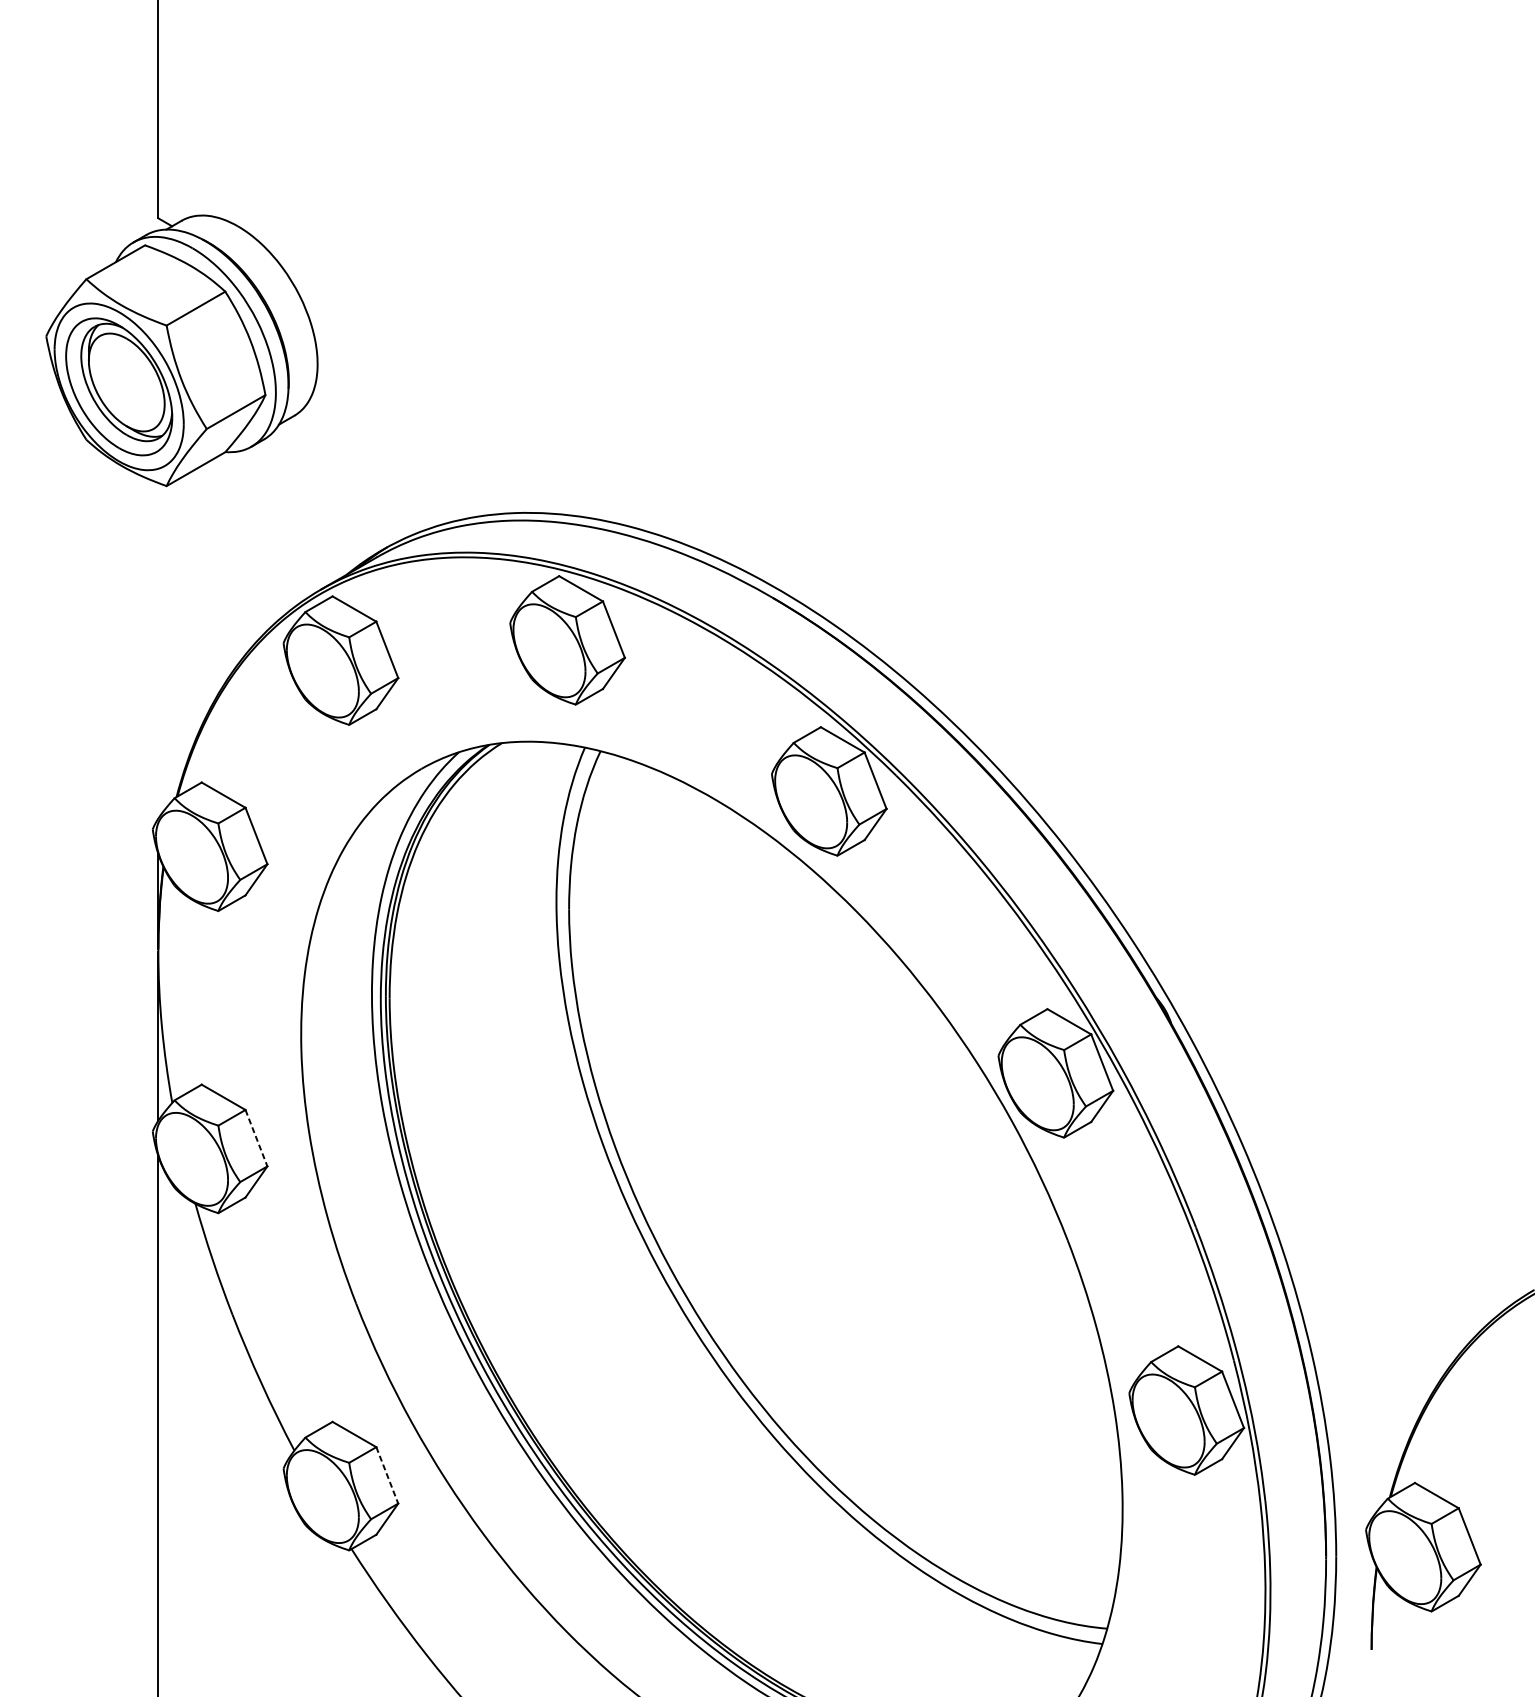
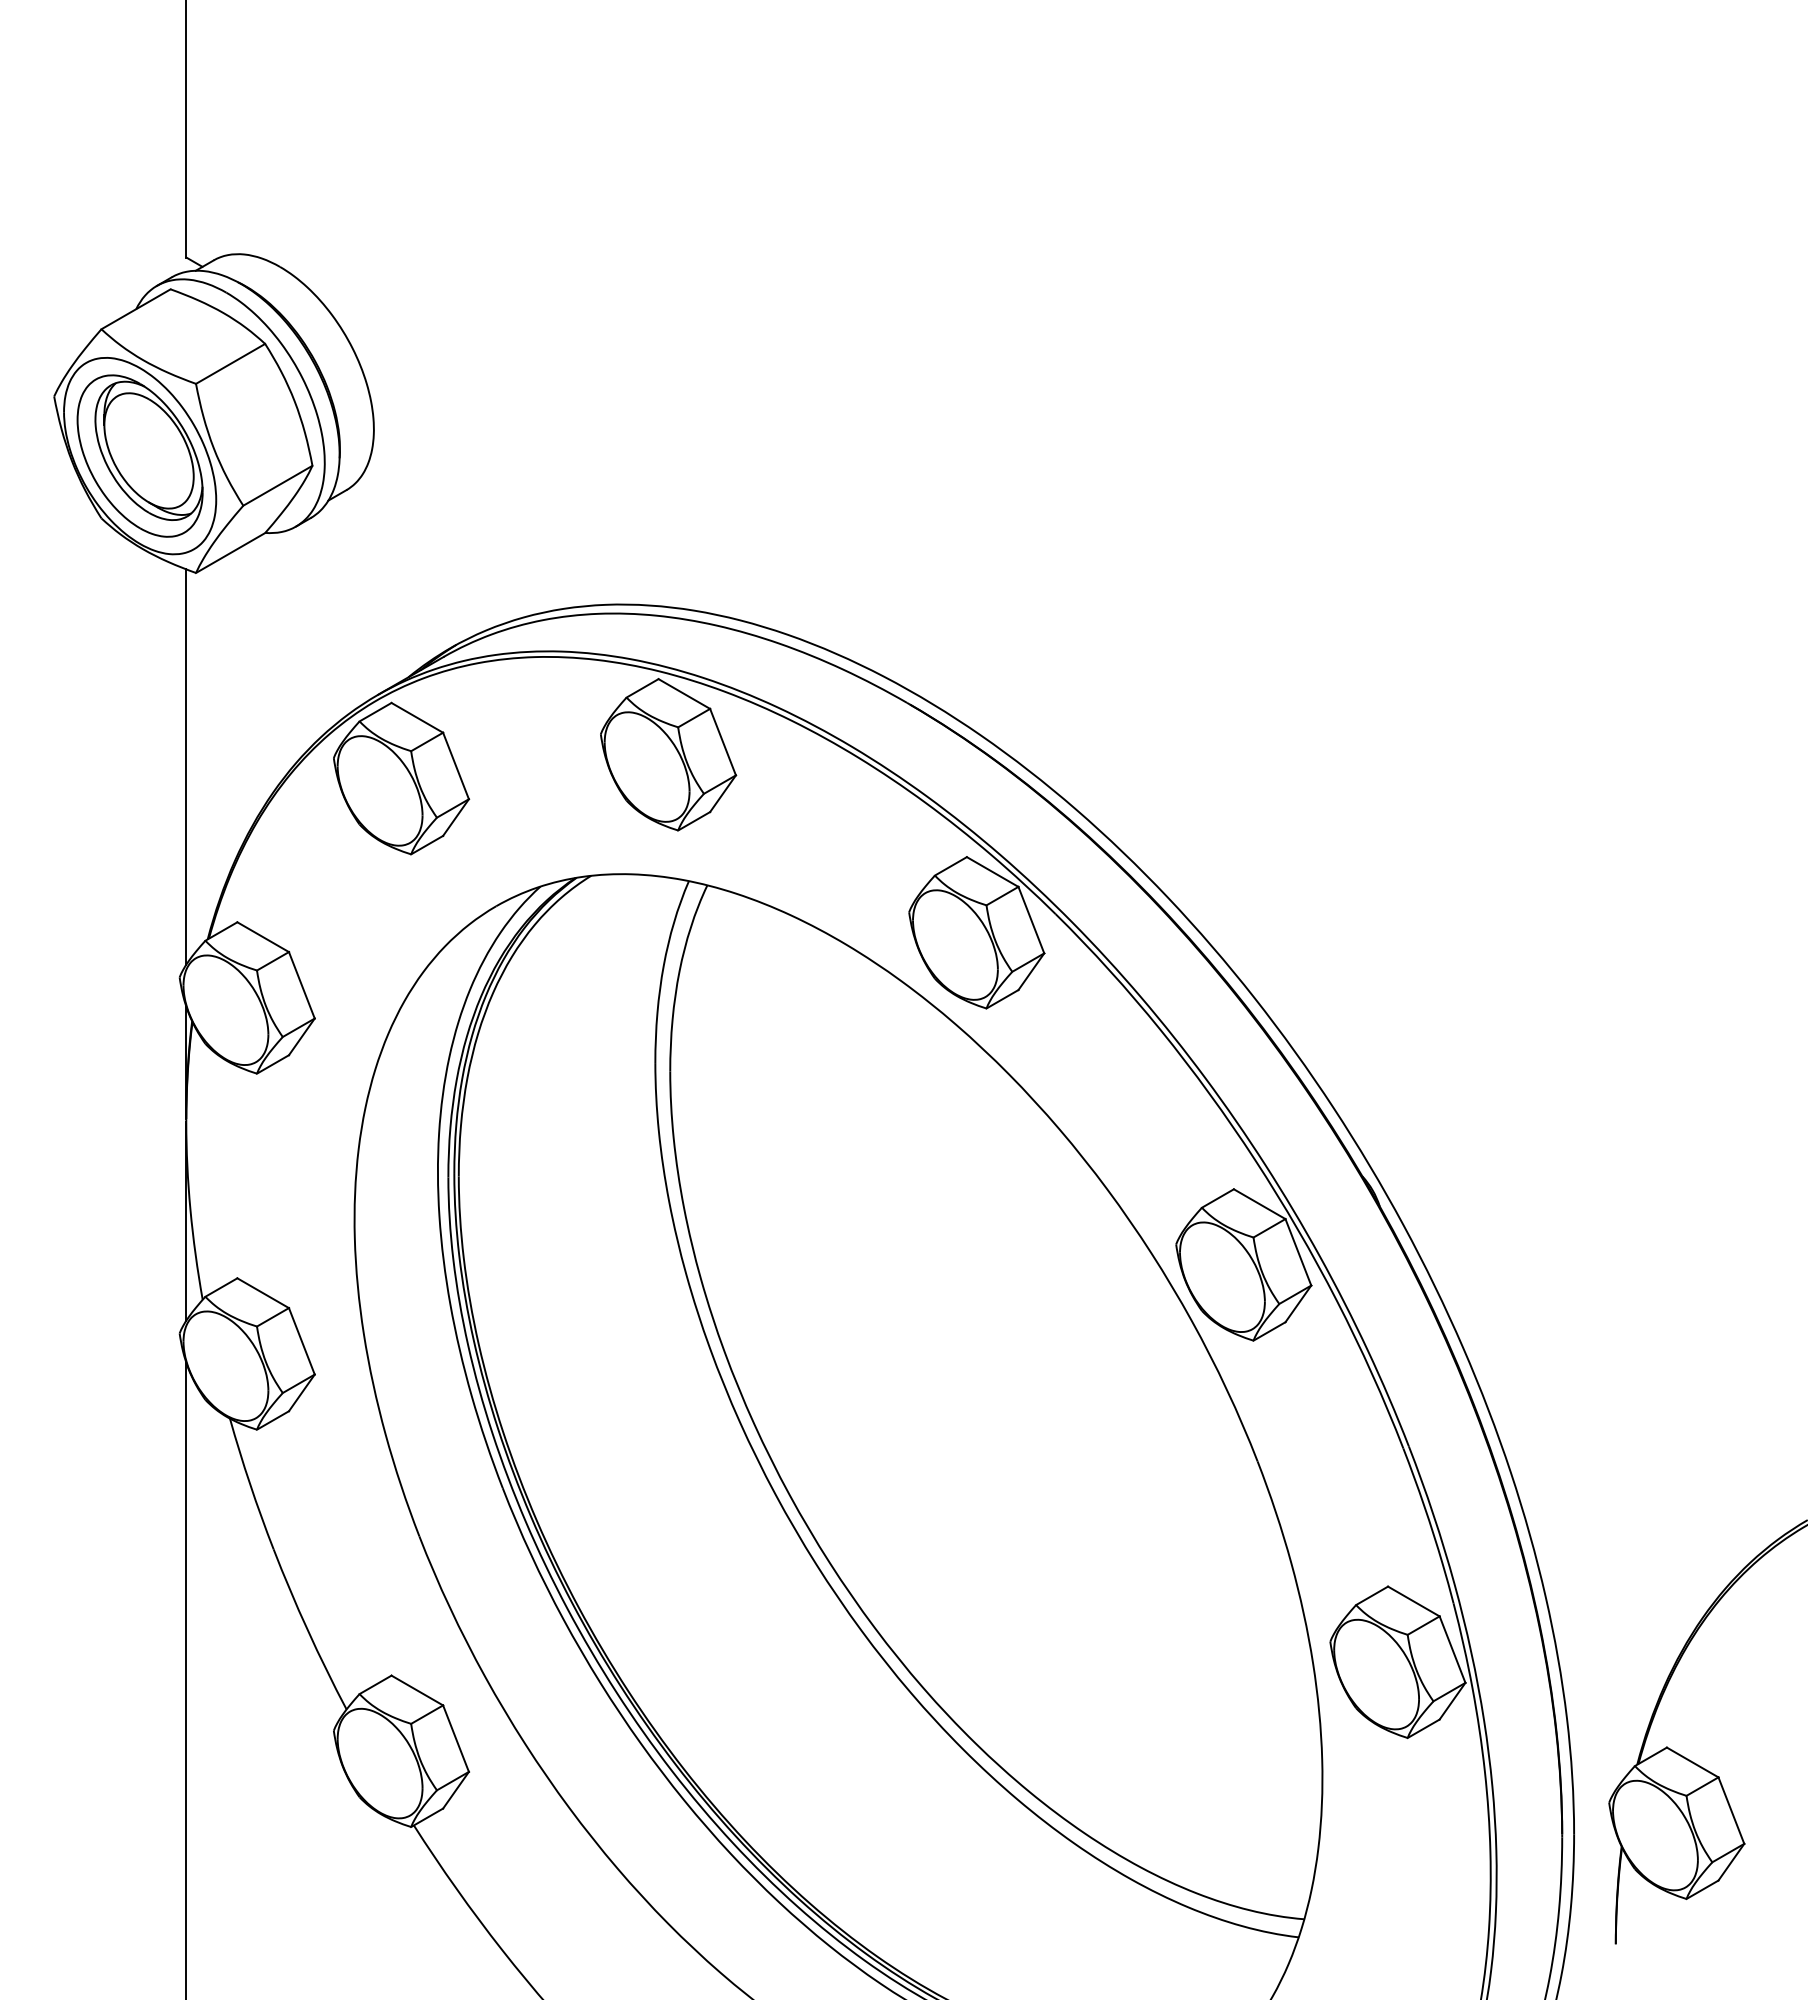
line: (158, 650) -> (186, 766), added
line: (256, 1138) -> (301, 1341), dashed -> solid
line: (387, 1475) -> (456, 1738), dashed -> solid

